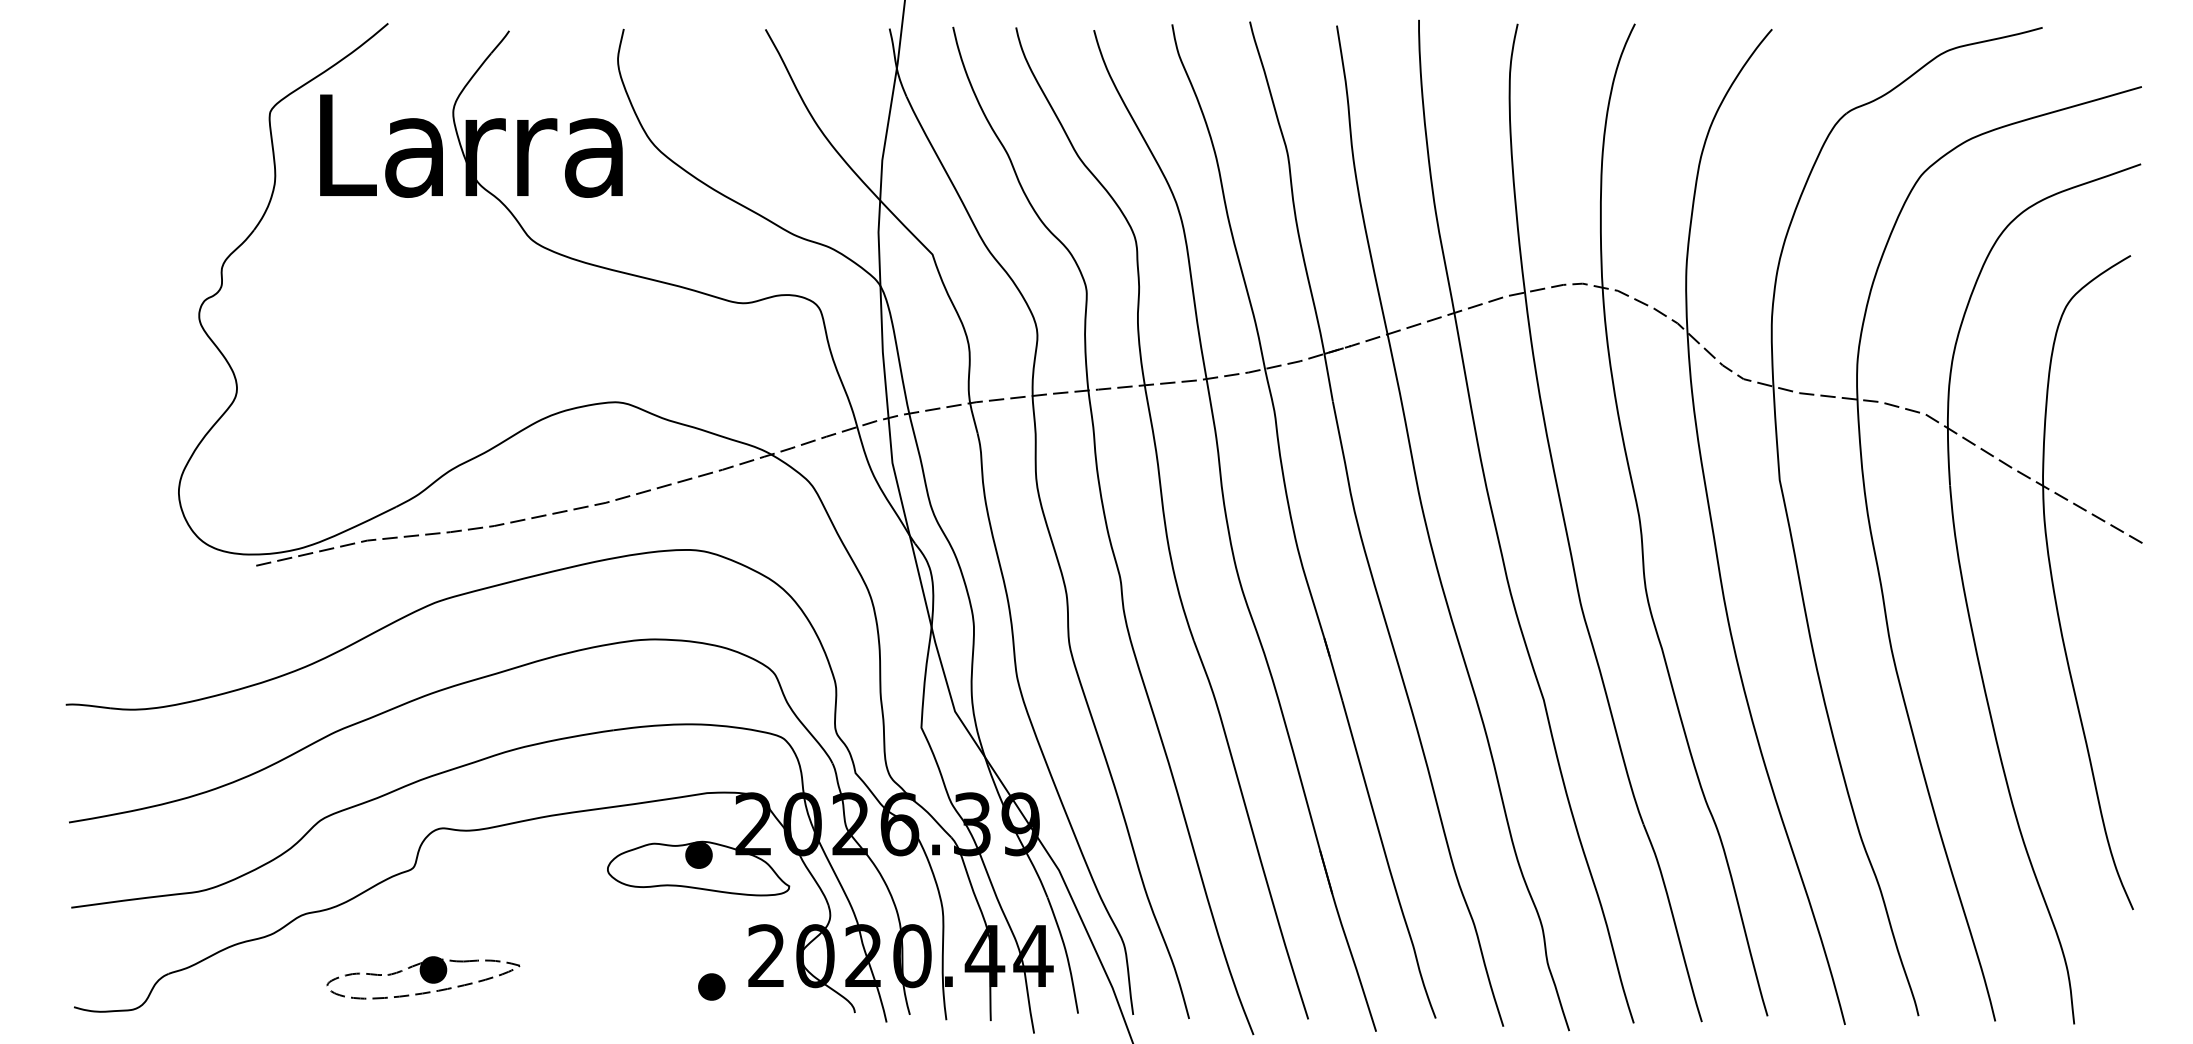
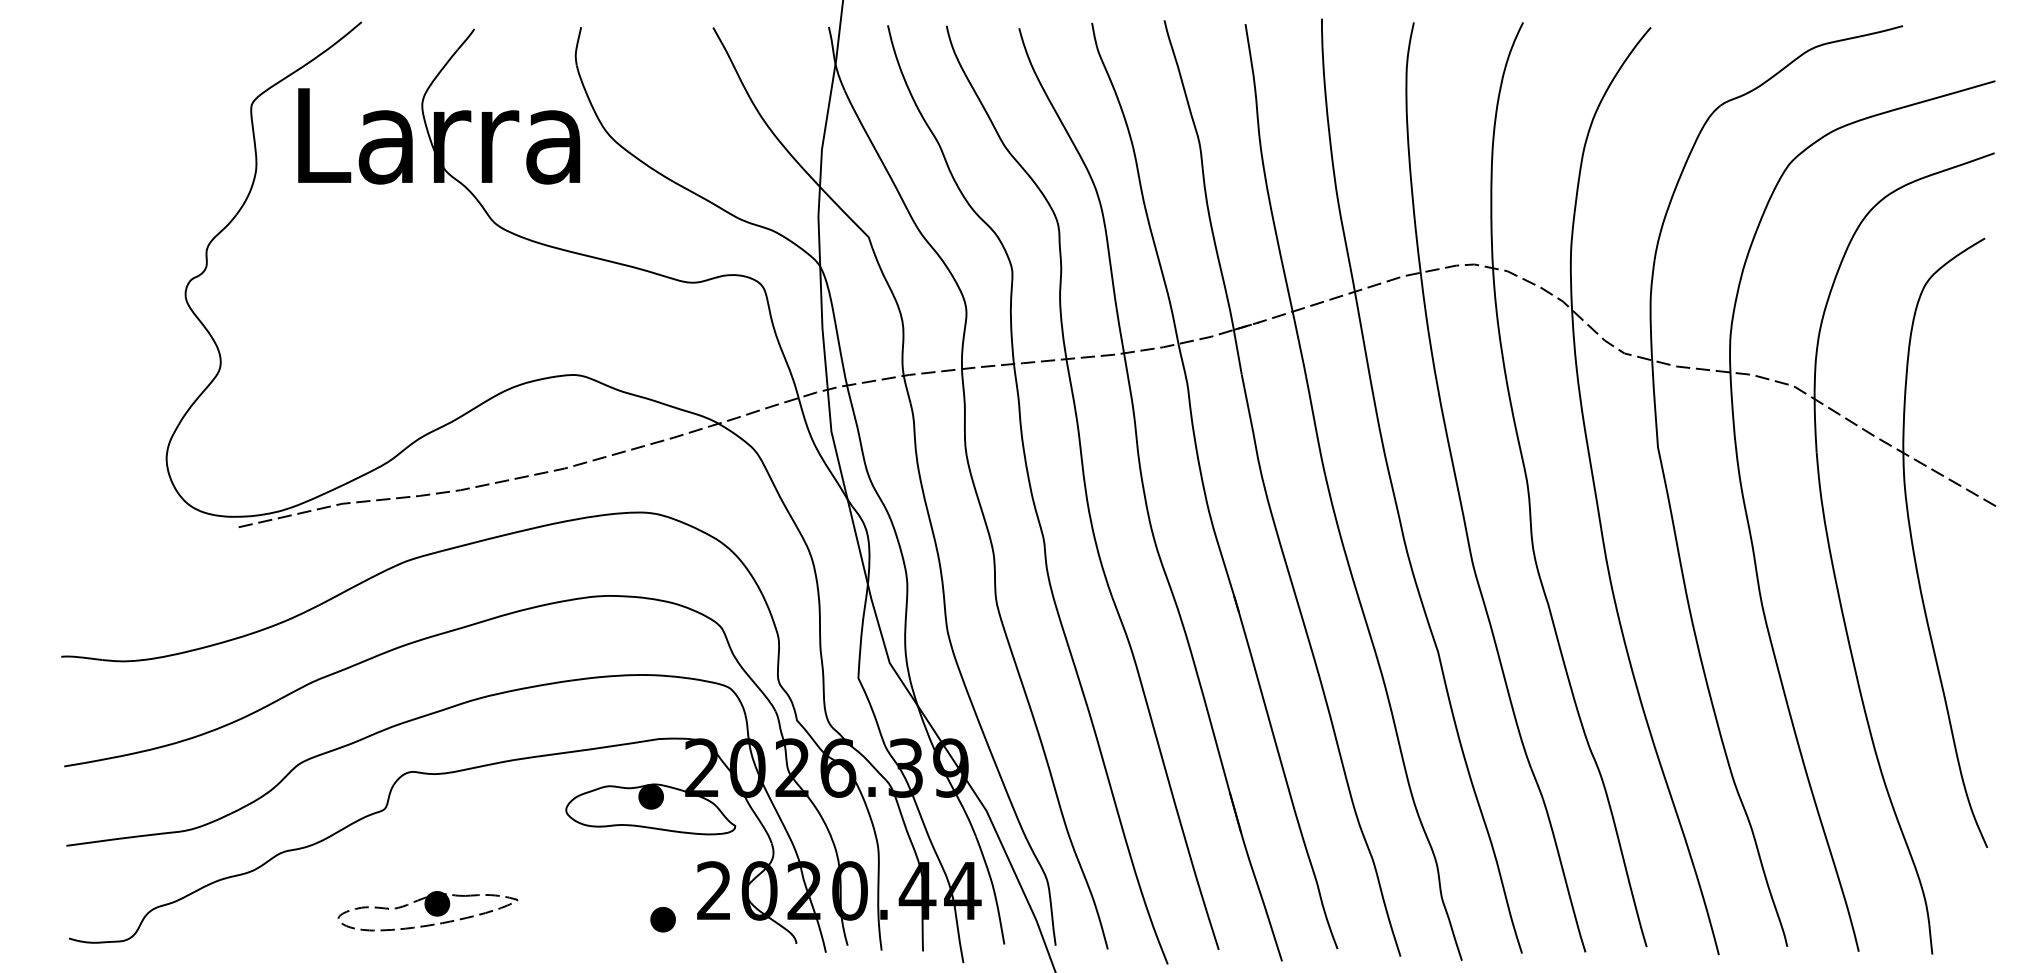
part: (423, 977) -> (428, 910), moved

